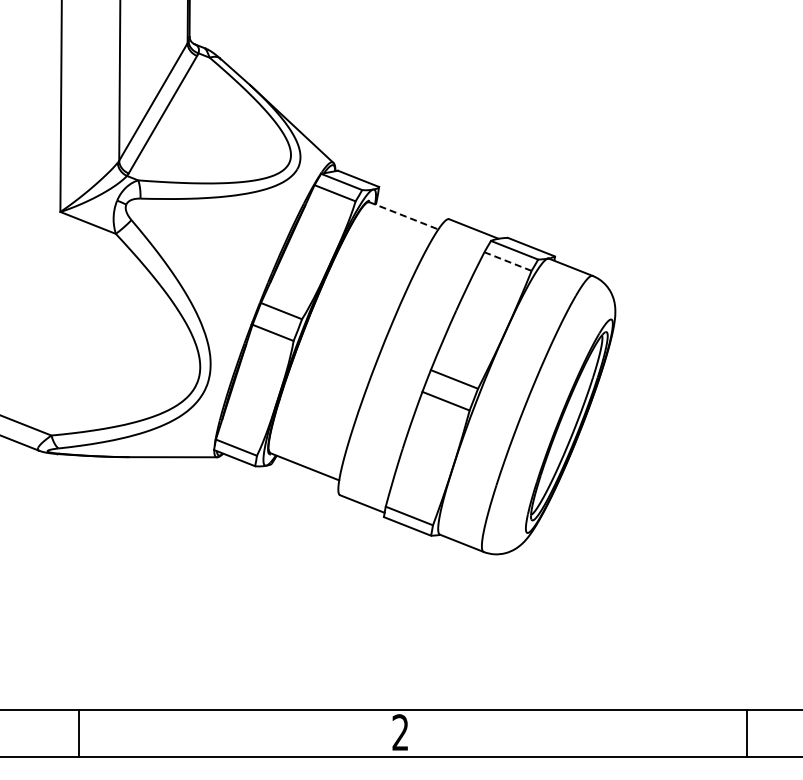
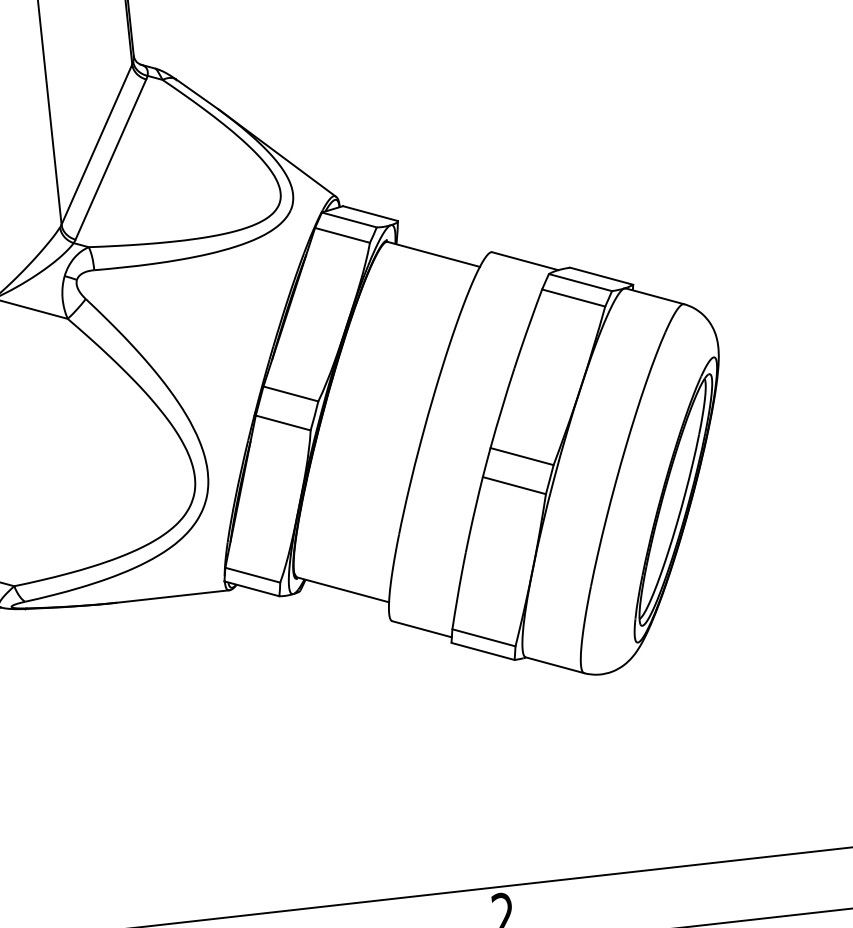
line: (404, 216) -> (434, 255), dashed -> solid
line: (507, 261) -> (573, 297), dashed -> solid

